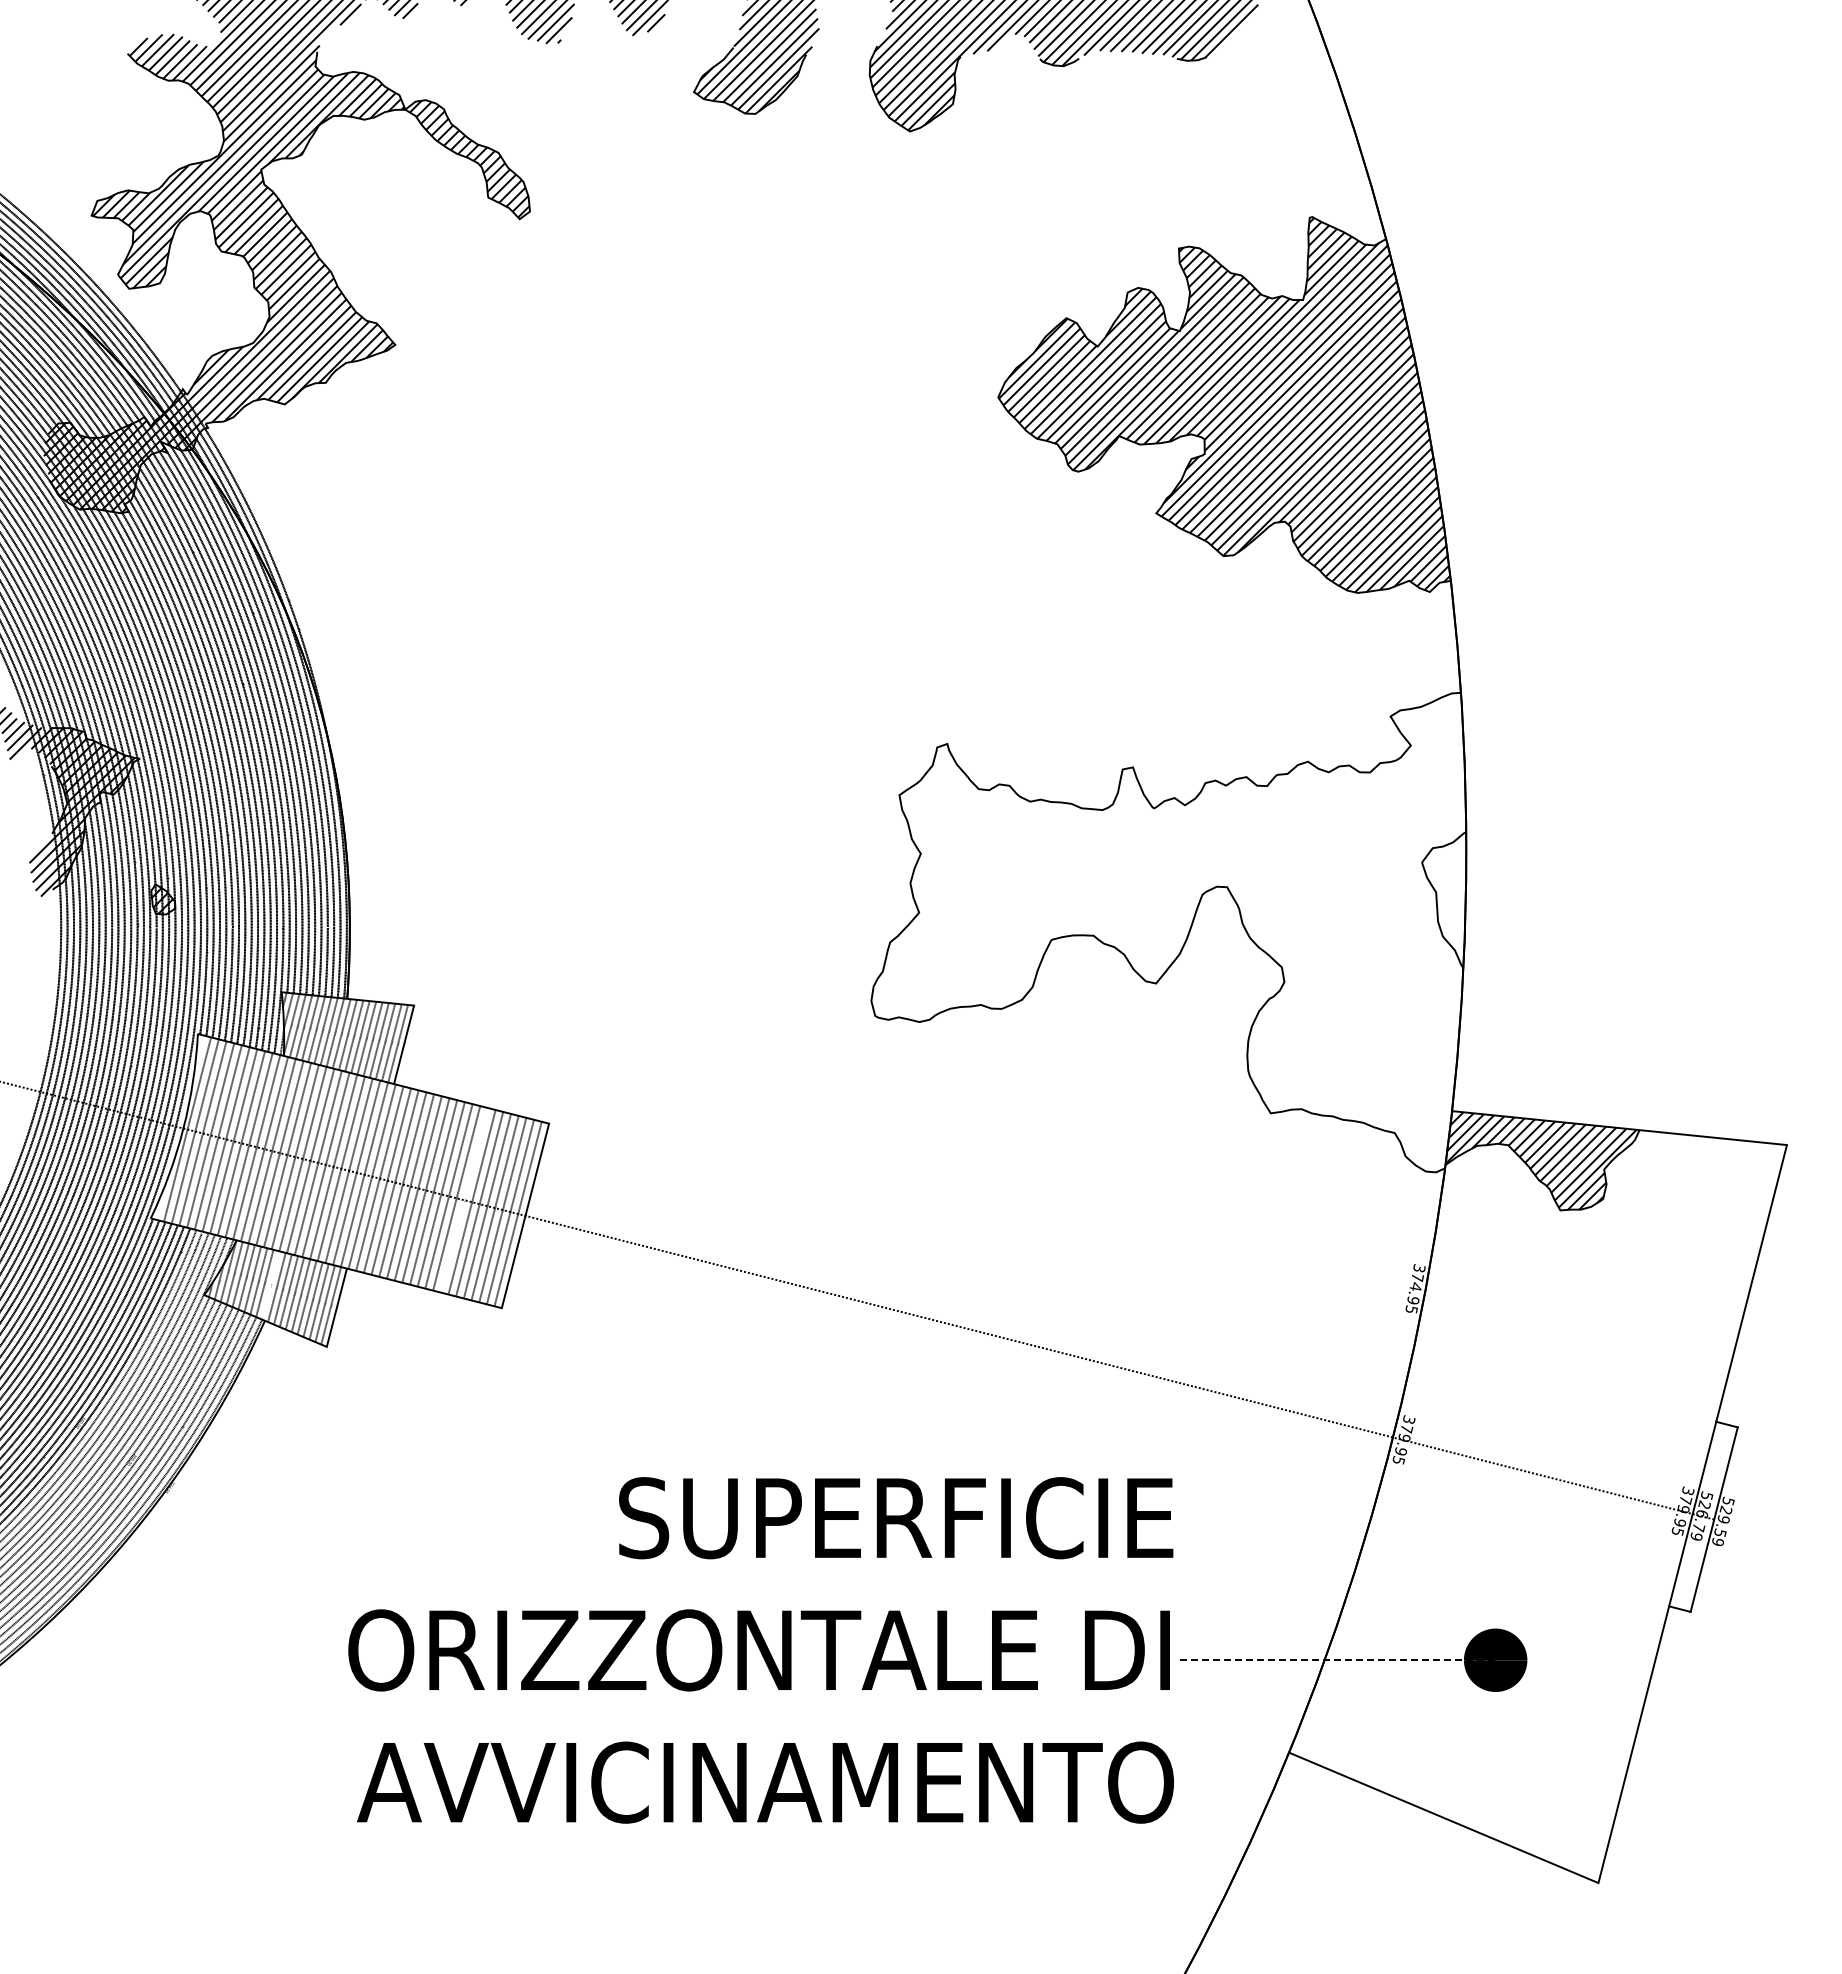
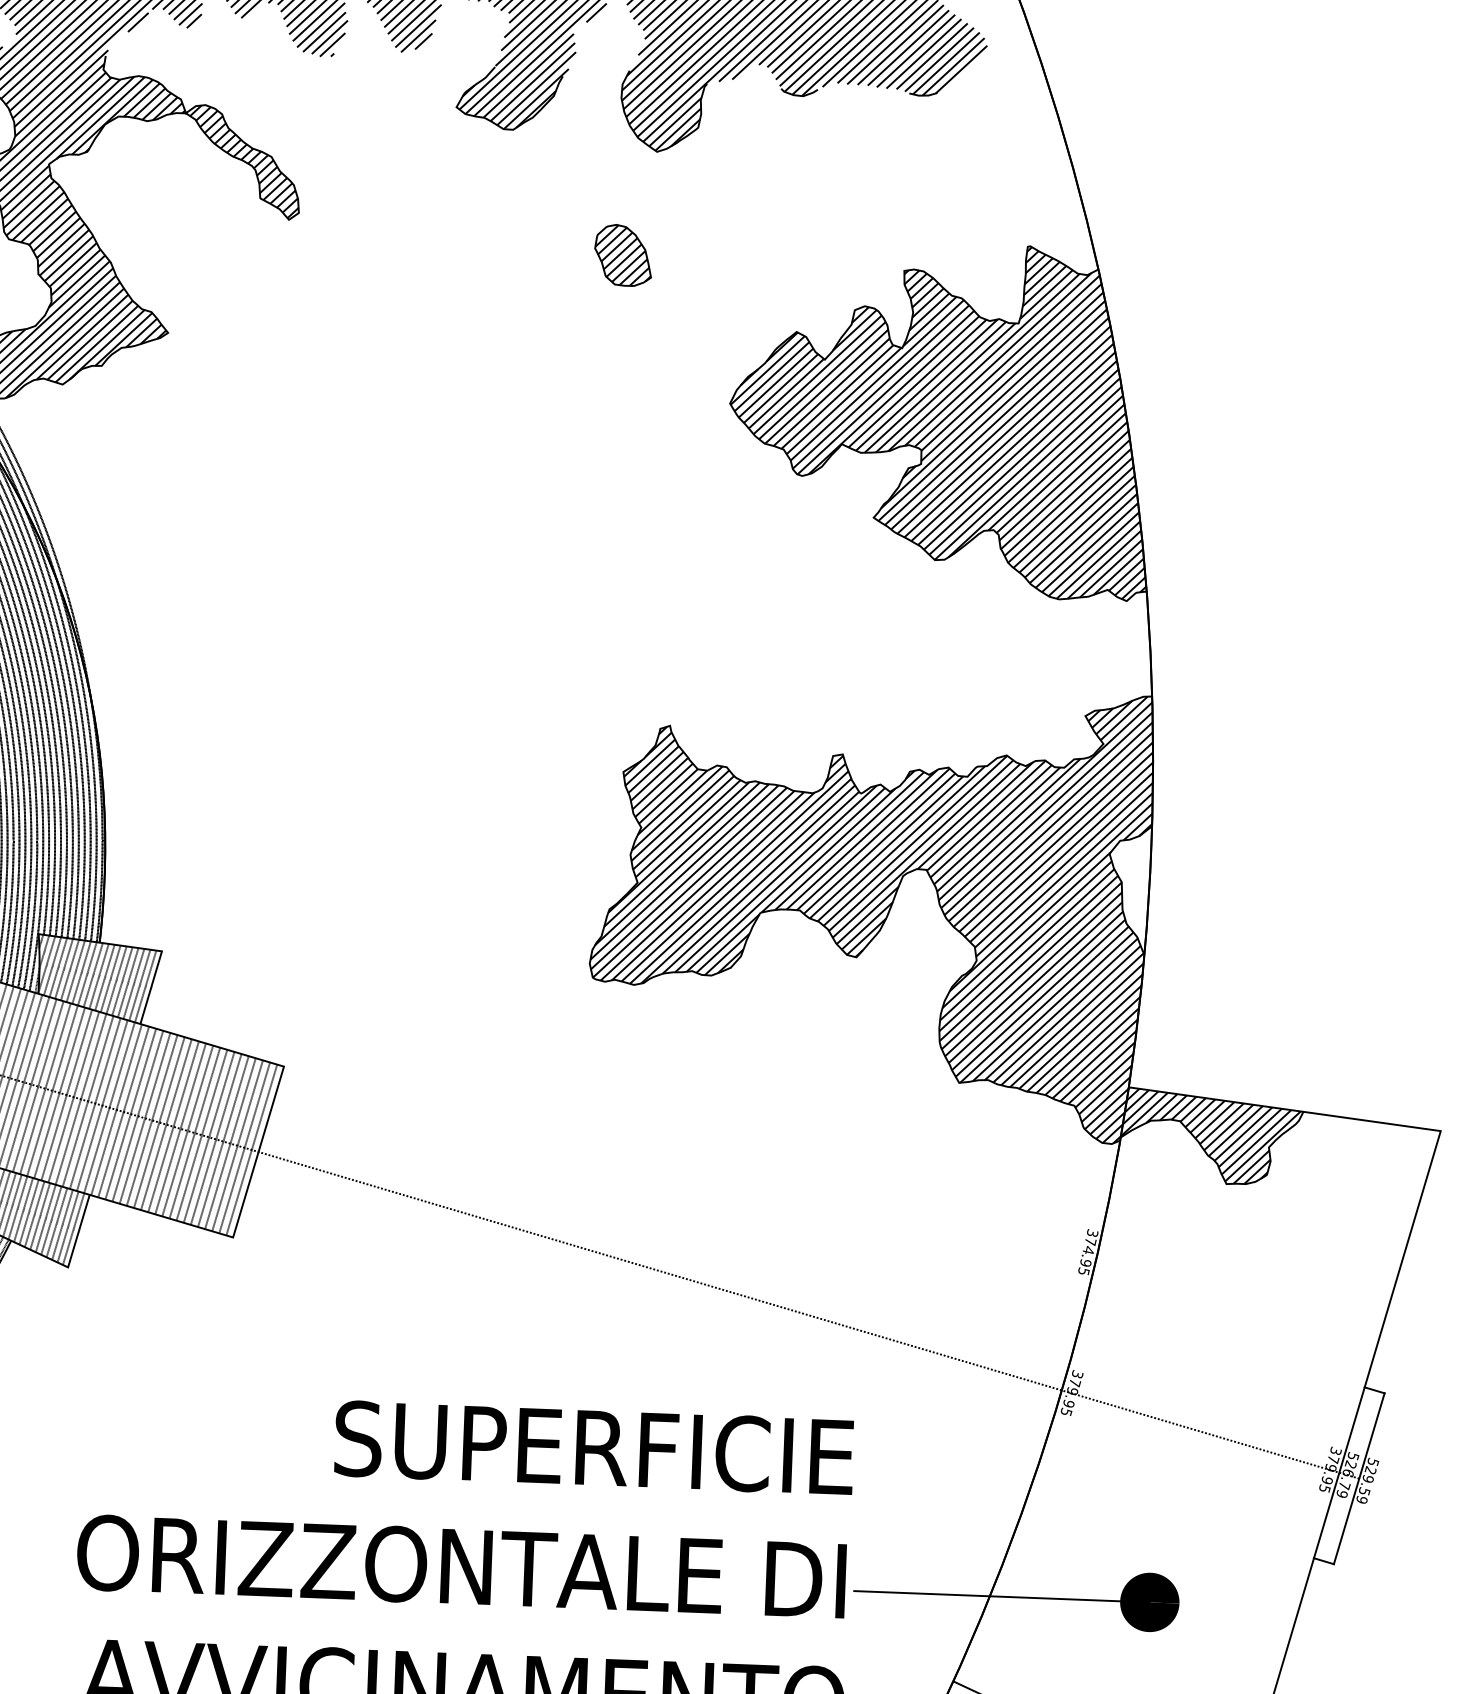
part: (877, 243) -> (622, 255), added
hatch: (1169, 932) -> (870, 910), added
line: (463, 1200) -> (201, 1135), added
line: (270, 1285) -> (17, 1207), added
line: (1338, 1660) -> (1002, 1596), dashed -> solid

